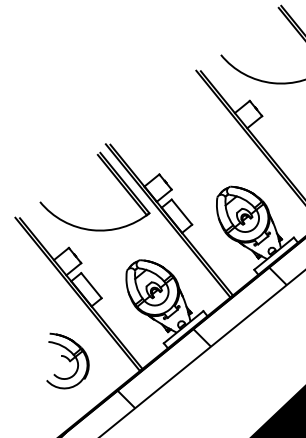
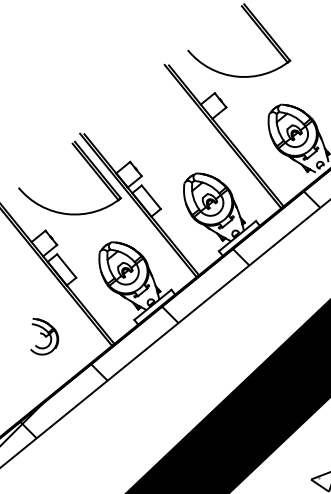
part: (67, 360) -> (44, 336), size x0.7

